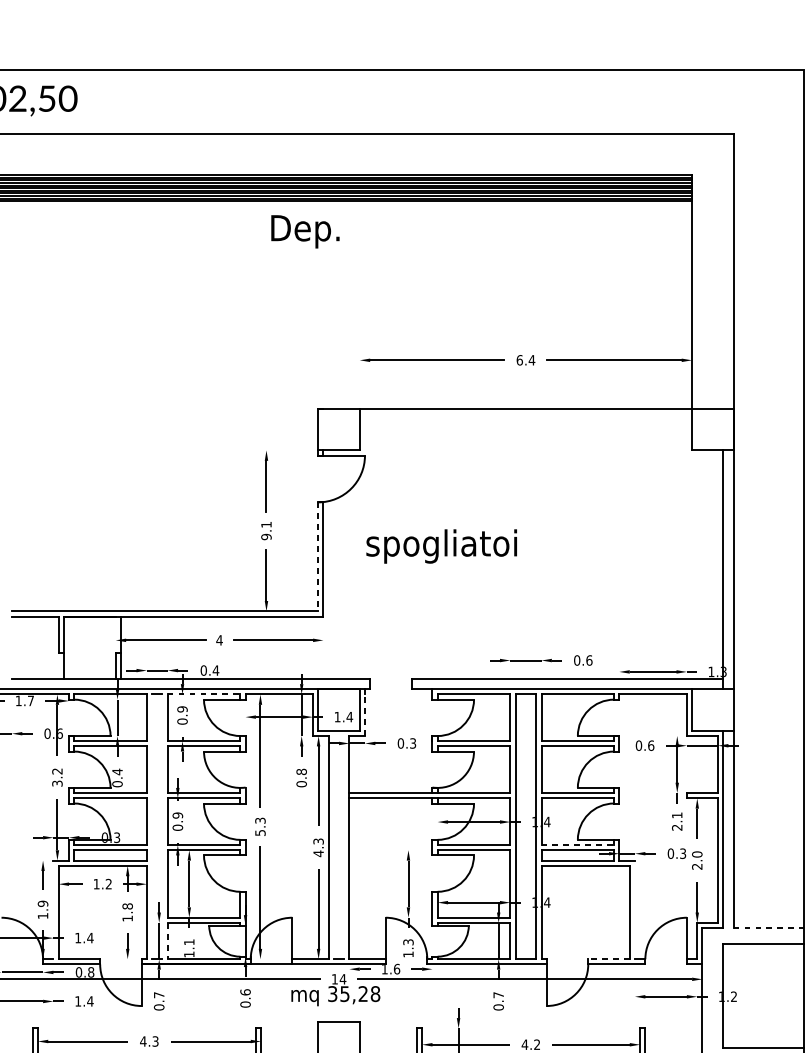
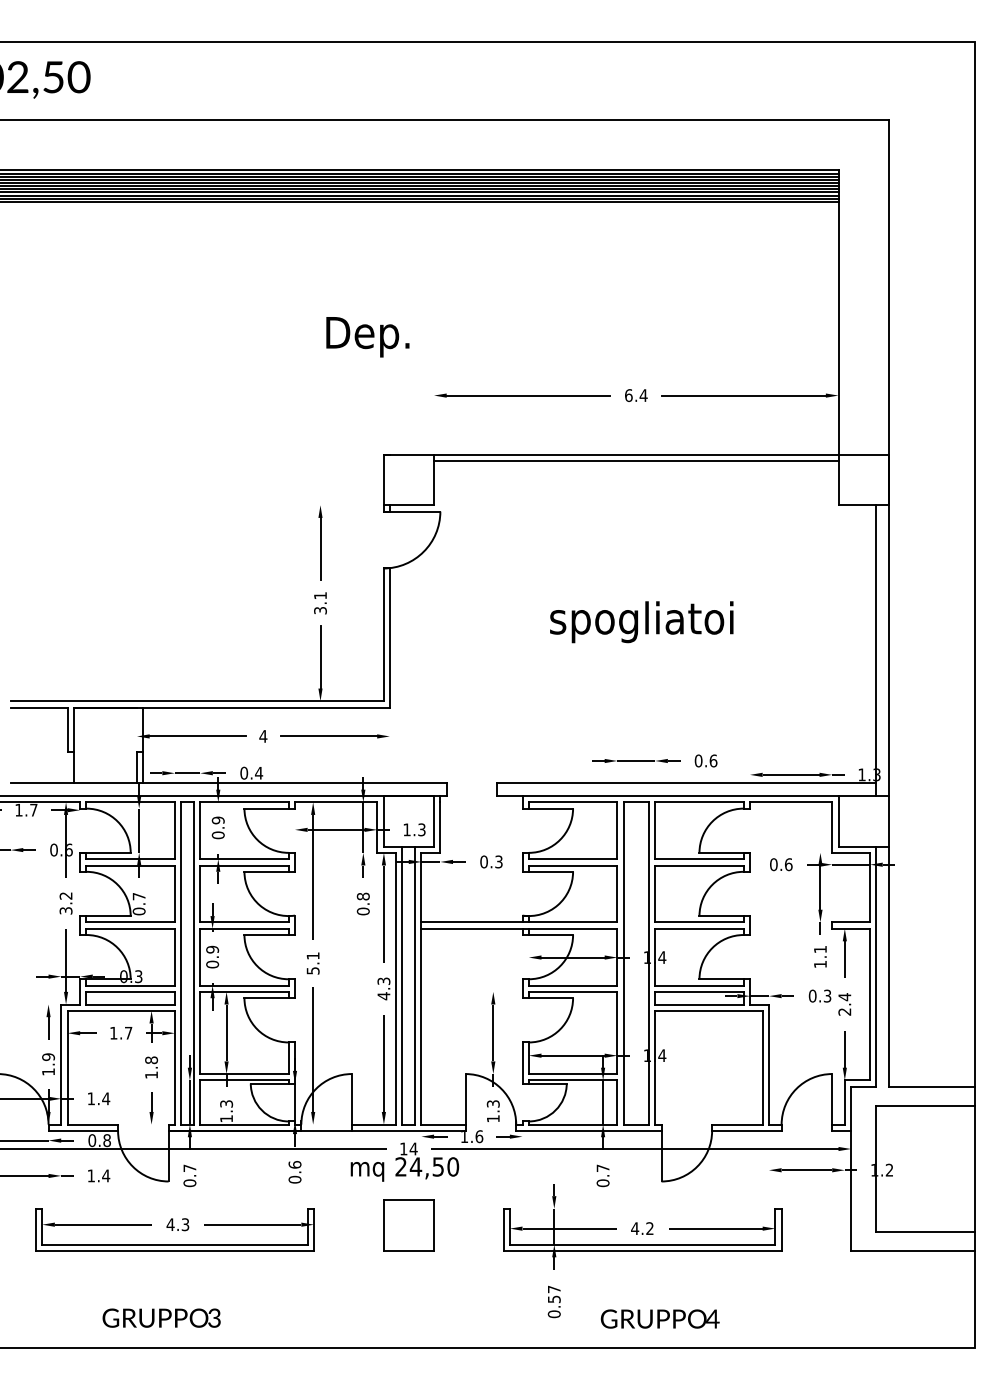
text: (305, 232) -> (367, 337), moved
line: (526, 414) -> (636, 461), added
text: (266, 536) -> (320, 610), 9.1 -> 3.1
text: (441, 546) -> (641, 622), moved
line: (318, 557) -> (383, 635), dashed -> solid
line: (204, 694) -> (244, 802), dashed -> solid
line: (365, 715) -> (440, 827), dashed -> solid
text: (349, 716) -> (421, 829), 1.4 -> 1.3
text: (116, 771) -> (138, 896), 0.4 -> 0.7
text: (259, 820) -> (312, 955), 5.3 -> 5.1
line: (152, 826) -> (181, 963), added
line: (162, 826) -> (193, 963), added
text: (677, 827) -> (820, 964), 2.1 -> 1.1
line: (333, 844) -> (402, 985), added
line: (344, 844) -> (415, 985), added
line: (577, 844) -> (699, 985), dashed -> solid
text: (697, 854) -> (844, 997), 2.0 -> 2.4
text: (108, 883) -> (128, 1032), 1.2 -> 1.7
line: (53, 909) -> (61, 1064), added
line: (635, 909) -> (769, 1064), added
line: (769, 927) -> (932, 1086), dashed -> solid
line: (167, 941) -> (200, 1102), dashed -> solid
text: (189, 941) -> (226, 1103), 1.1 -> 1.3
line: (608, 959) -> (736, 1124), dashed -> solid
text: (354, 993) -> (427, 1166), 35,28 -> 24,50

